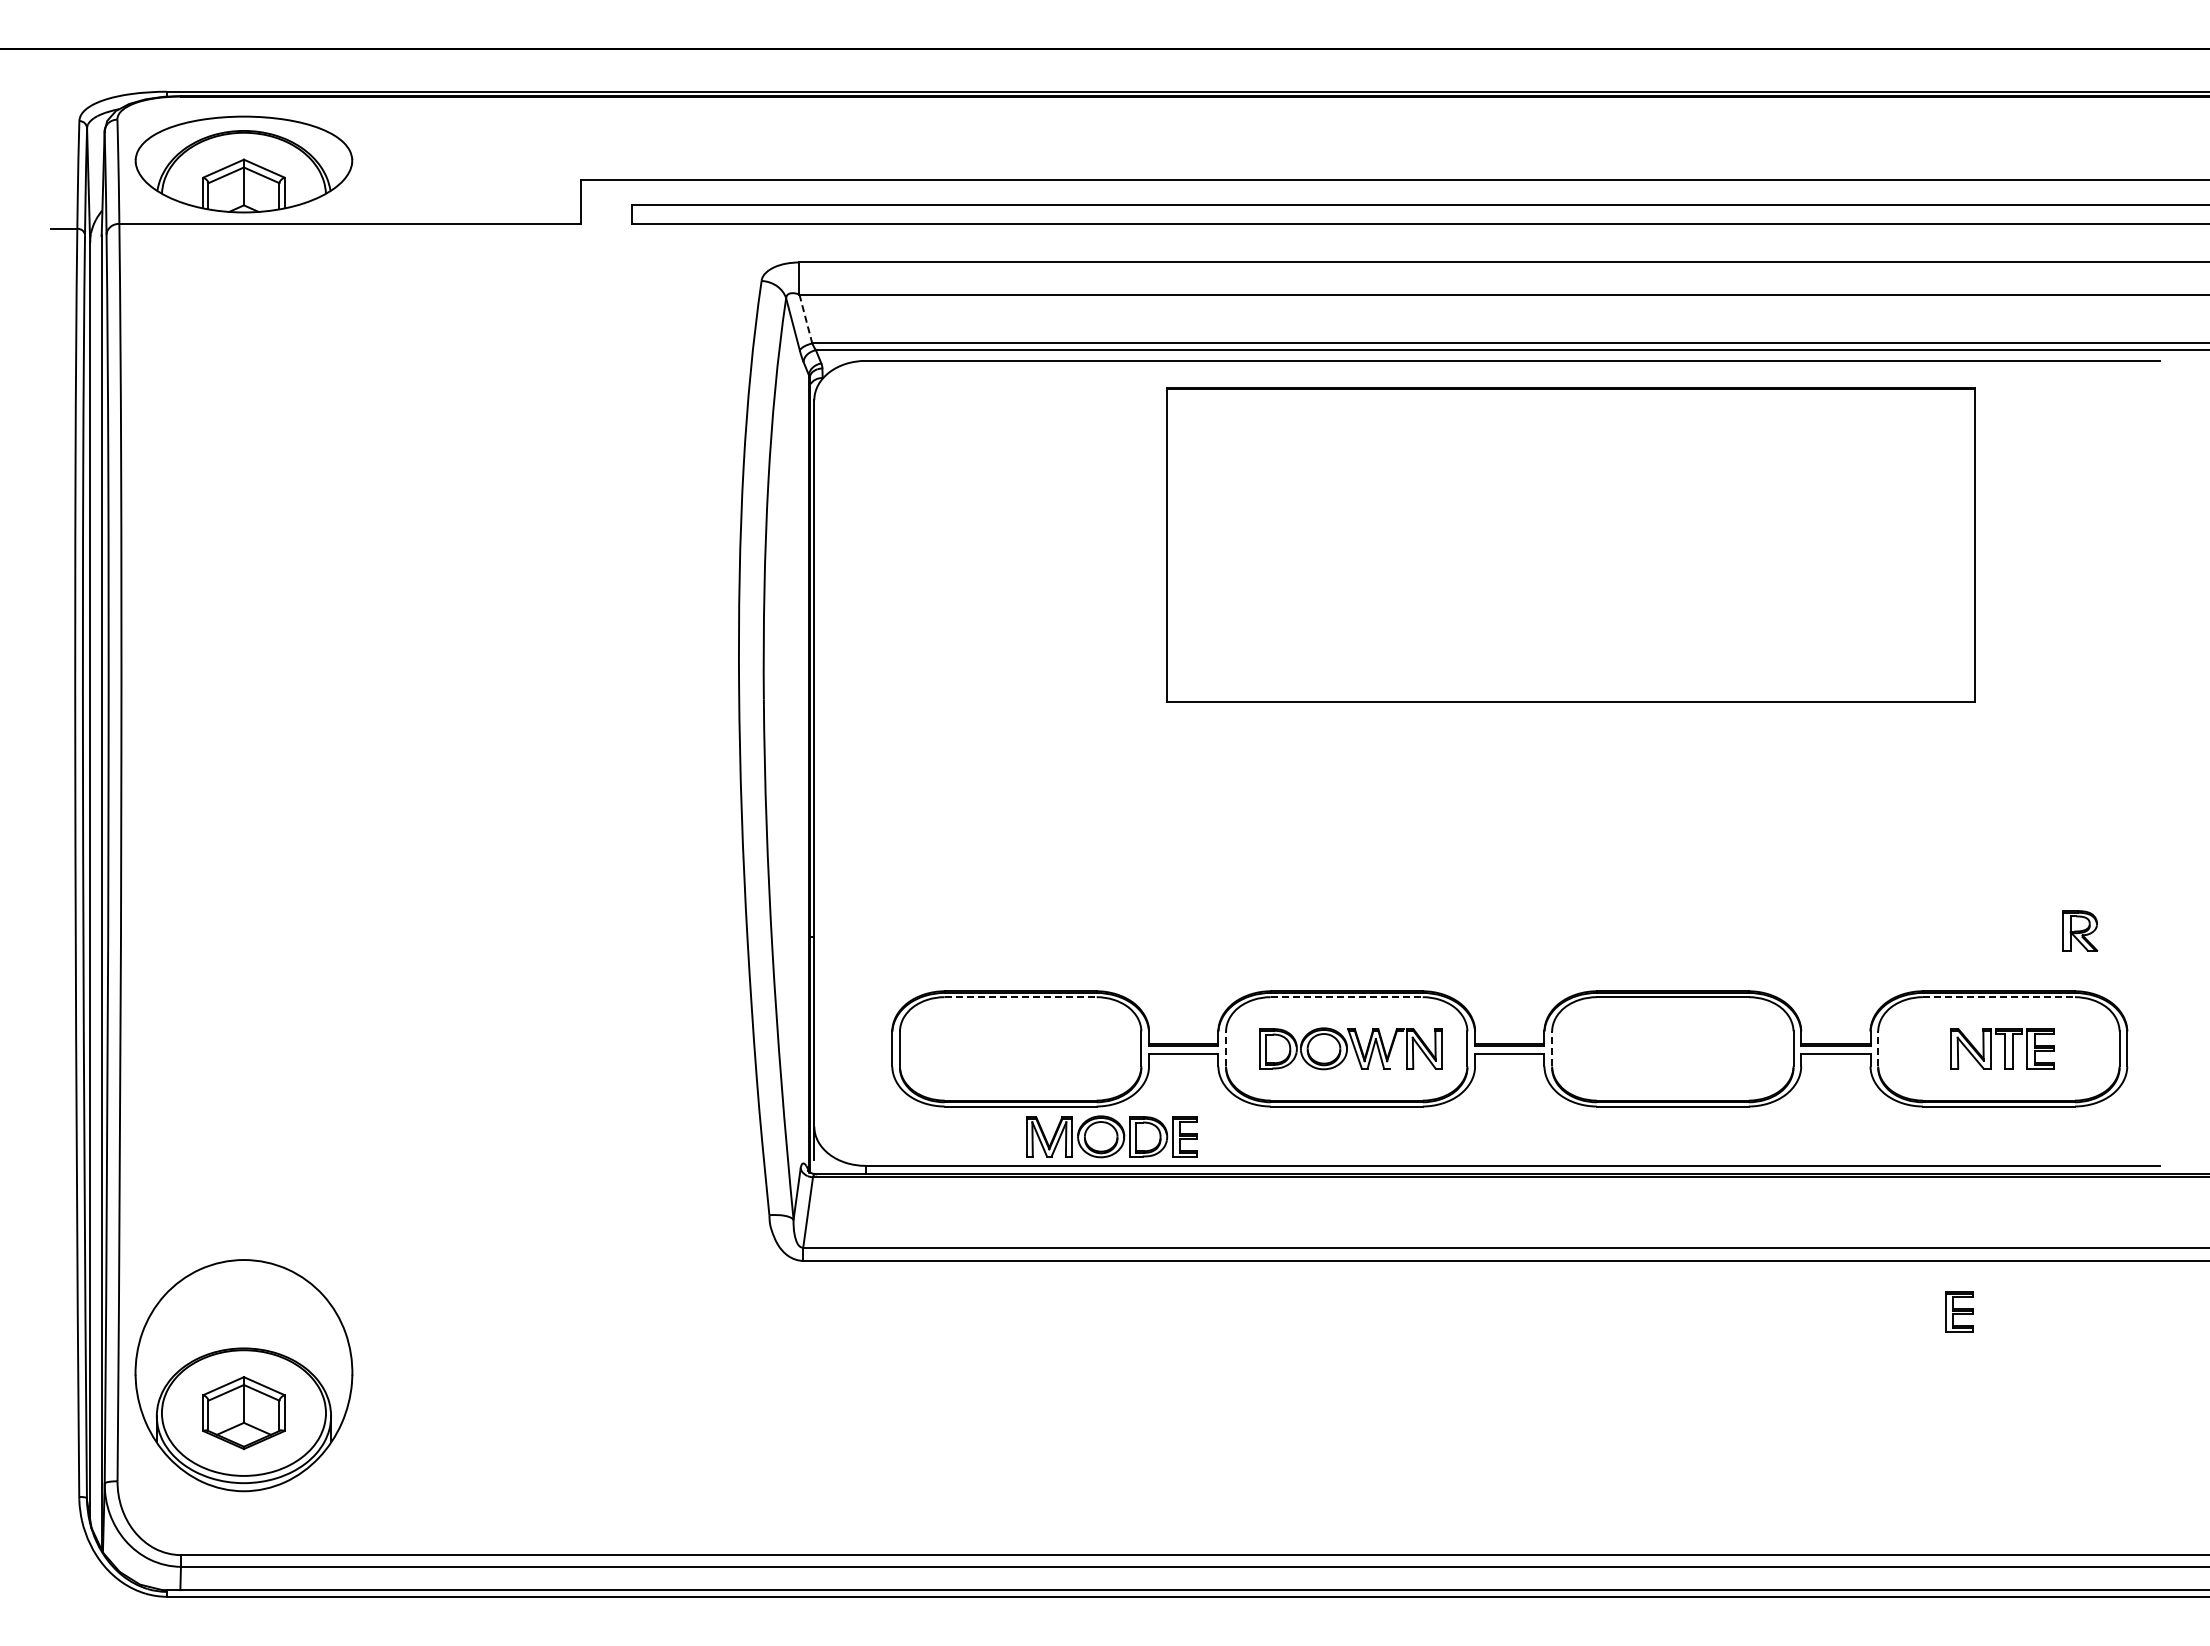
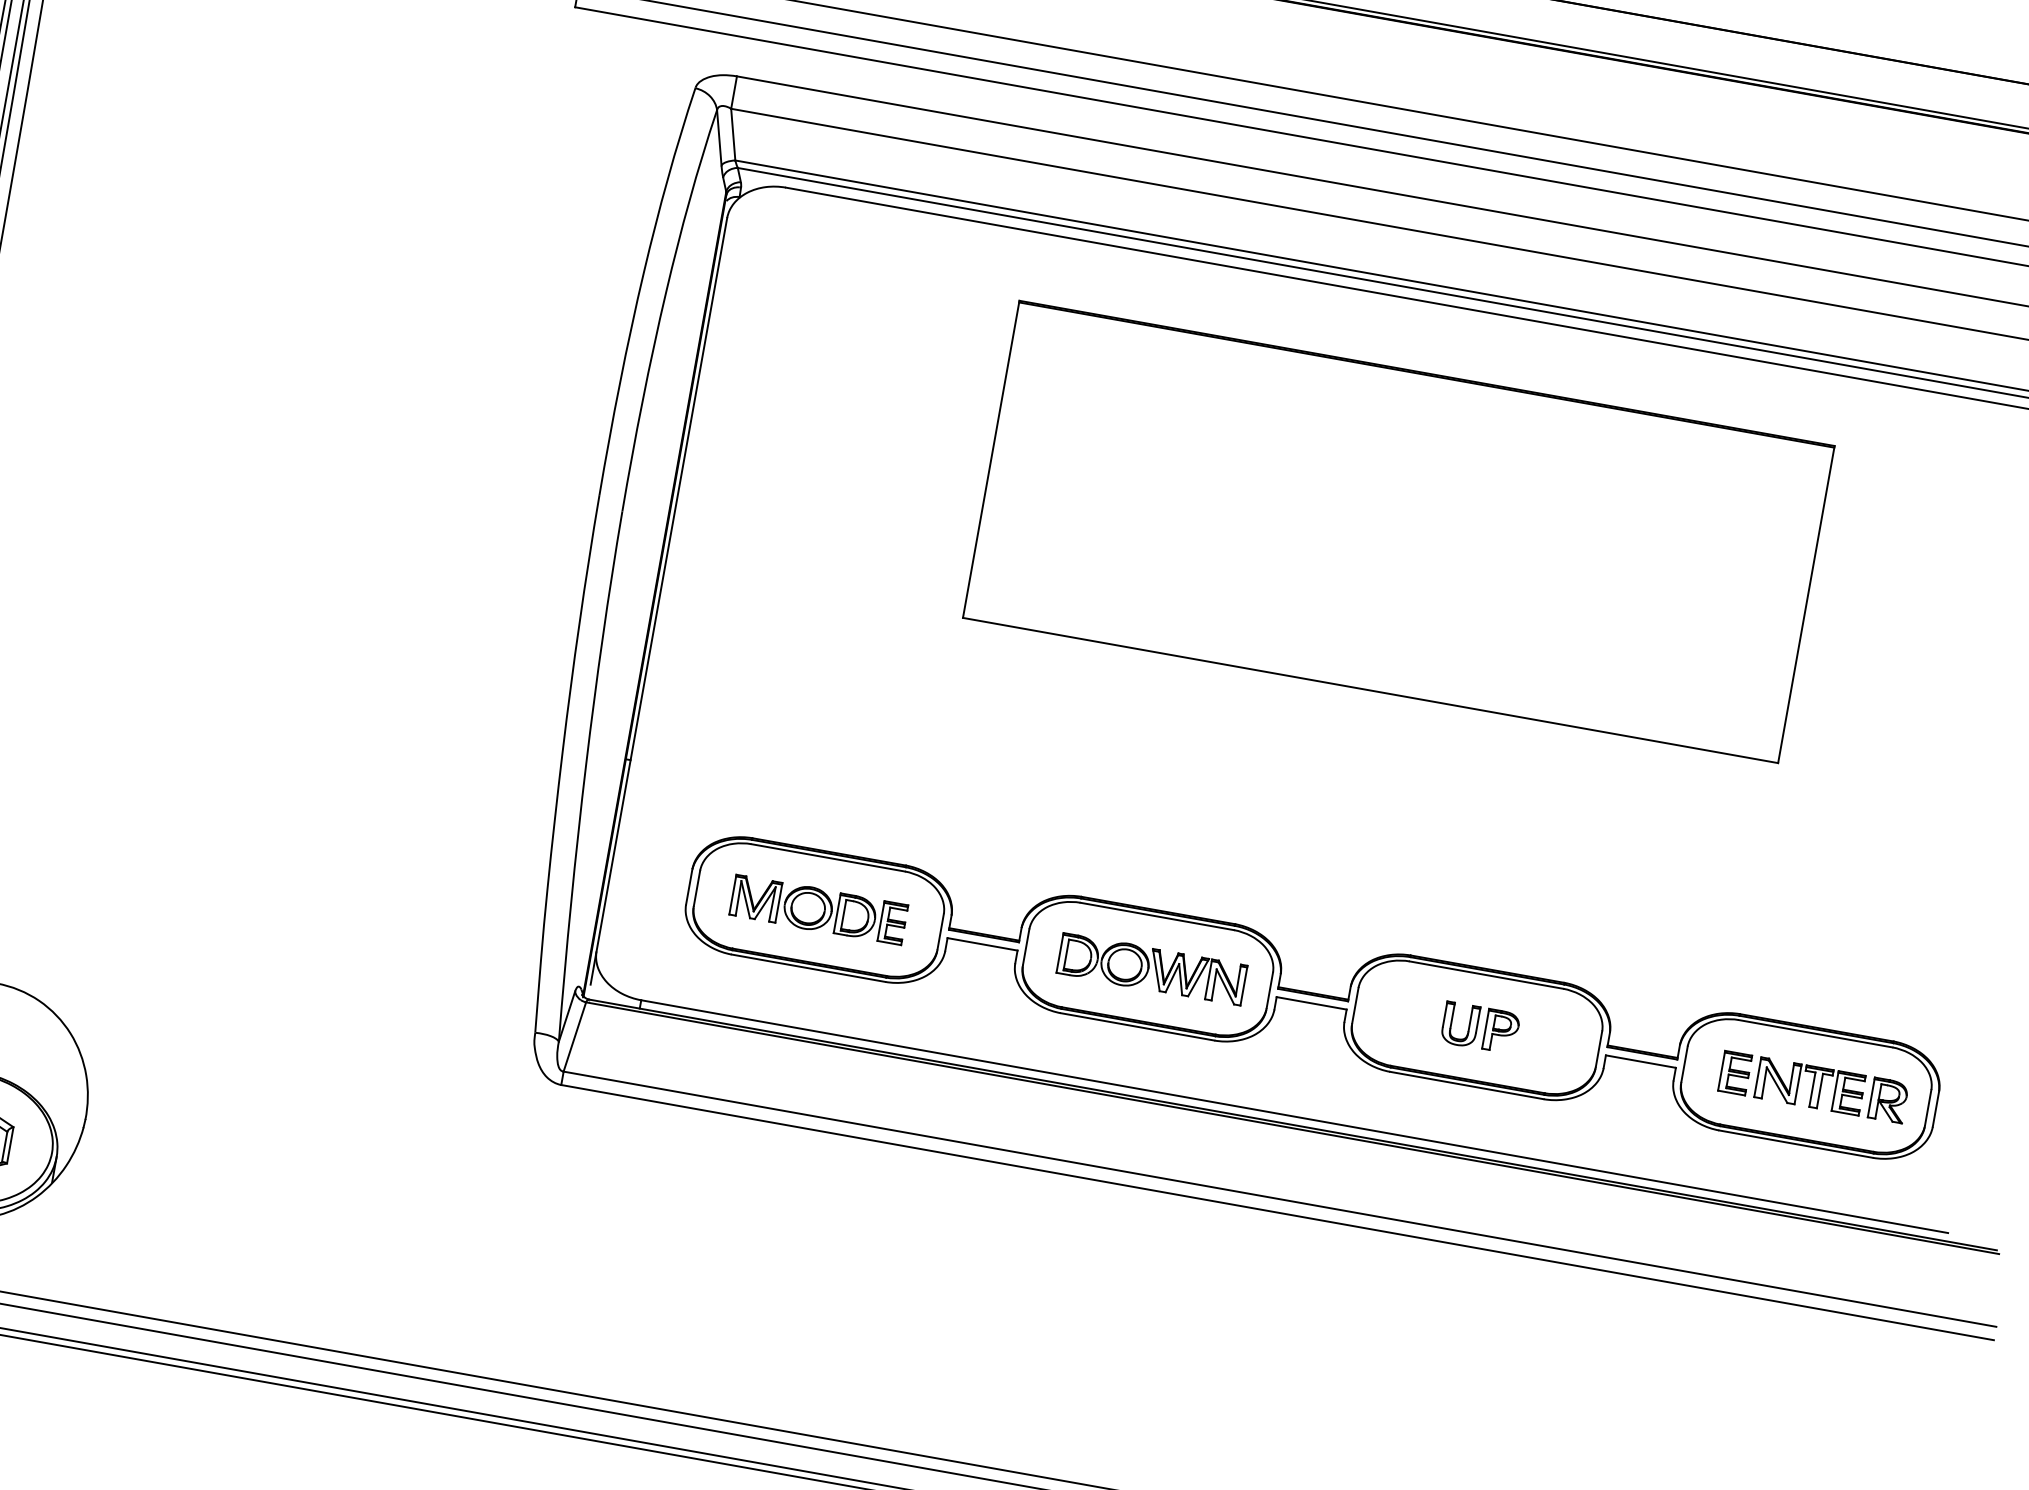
line: (806, 319) -> (733, 135), dashed -> solid
part: (1570, 544) -> (1398, 531), moved
part: (2080, 930) -> (1888, 1100), moved
line: (1021, 997) -> (828, 858), dashed -> solid
line: (1347, 997) -> (1158, 916), dashed -> solid
line: (1999, 997) -> (1816, 1034), dashed -> solid
line: (1226, 1048) -> (1026, 946), dashed -> solid
line: (1396, 1048) -> (1198, 977), added
line: (1552, 1048) -> (1355, 1005), dashed -> solid
line: (1878, 1048) -> (1684, 1063), dashed -> solid
part: (1675, 1049) -> (1479, 1028), added
part: (1111, 1136) -> (818, 909), moved
part: (1959, 1311) -> (1735, 1072), moved

